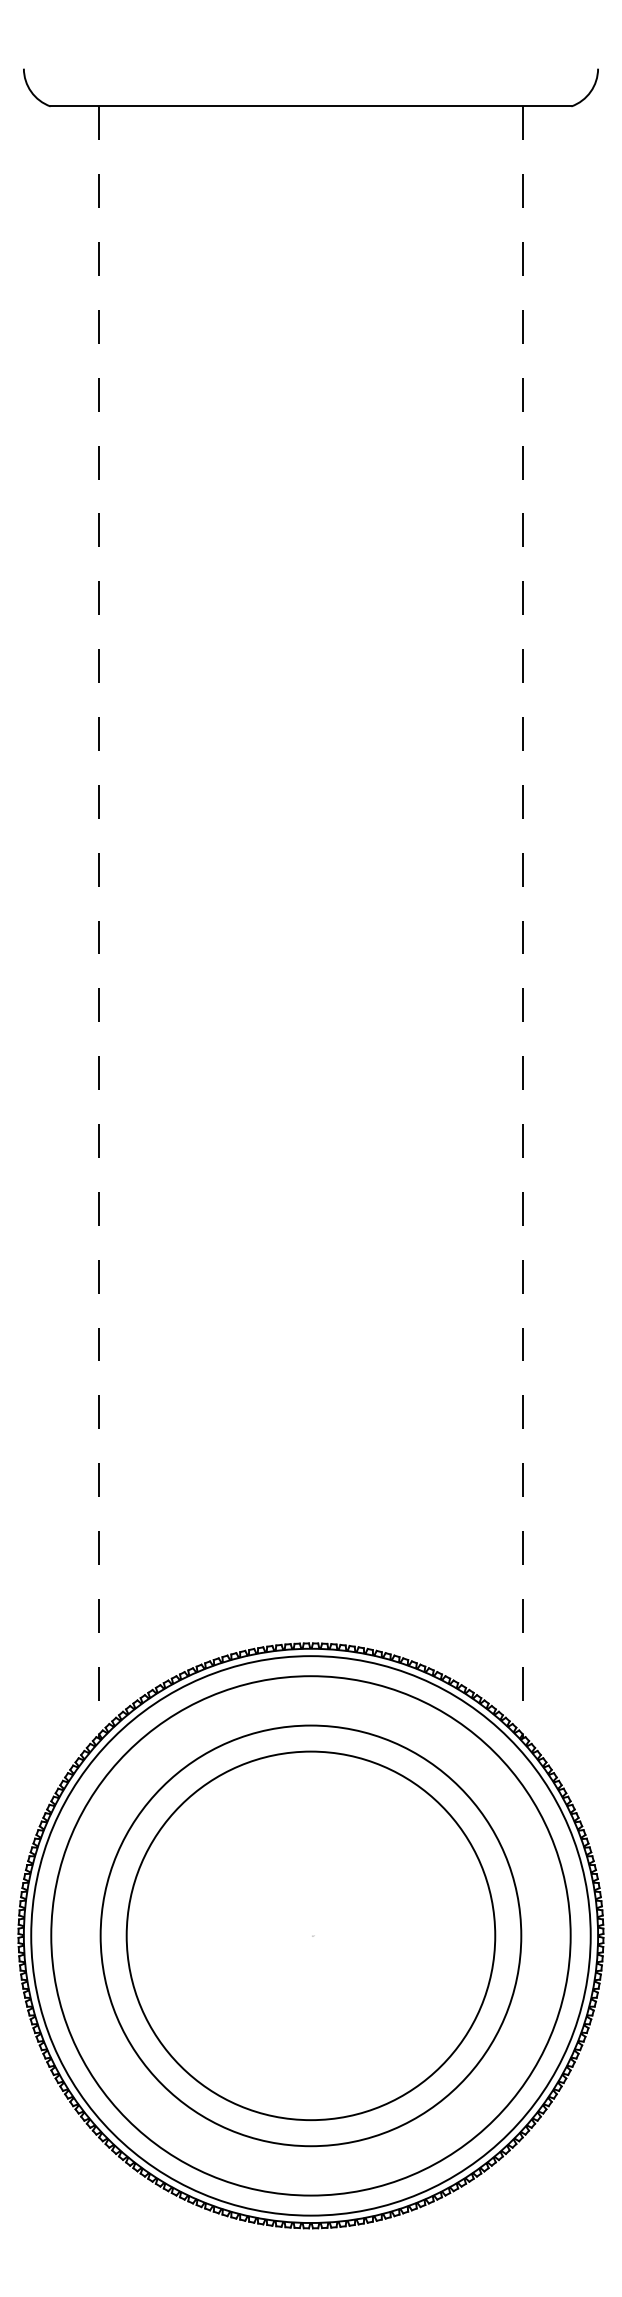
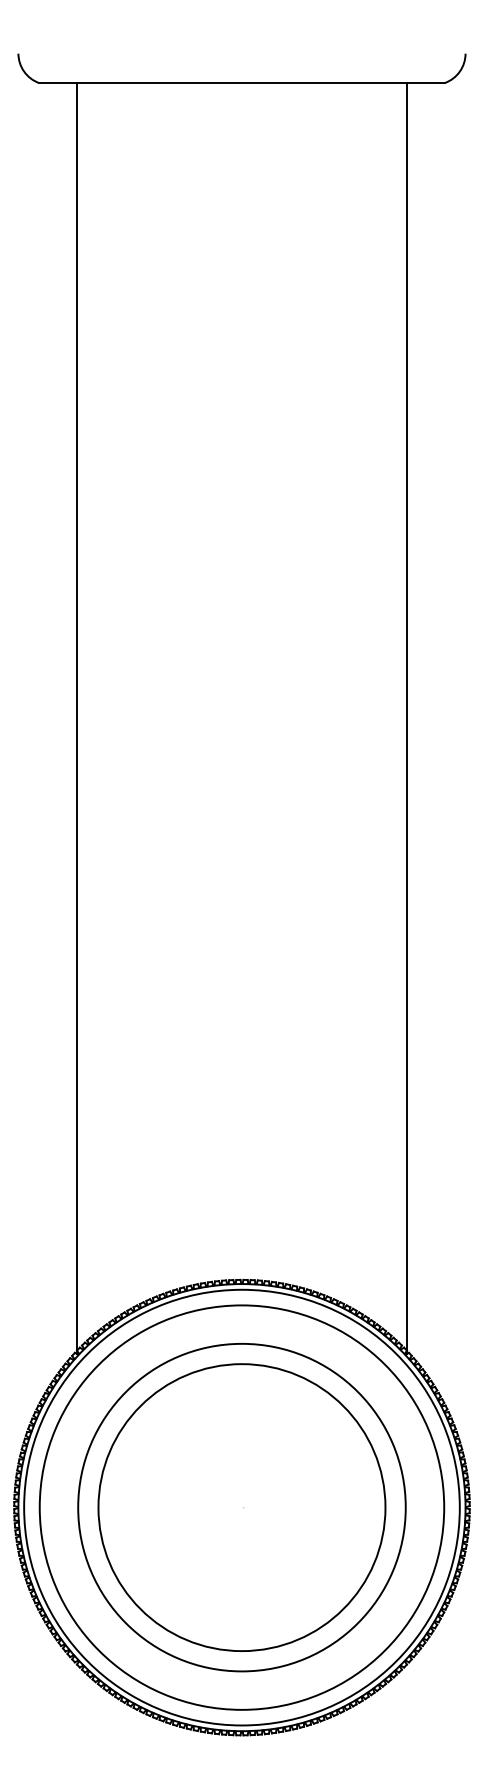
line: (98, 923) -> (76, 719), dashed -> solid
line: (523, 923) -> (407, 719), dashed -> solid

